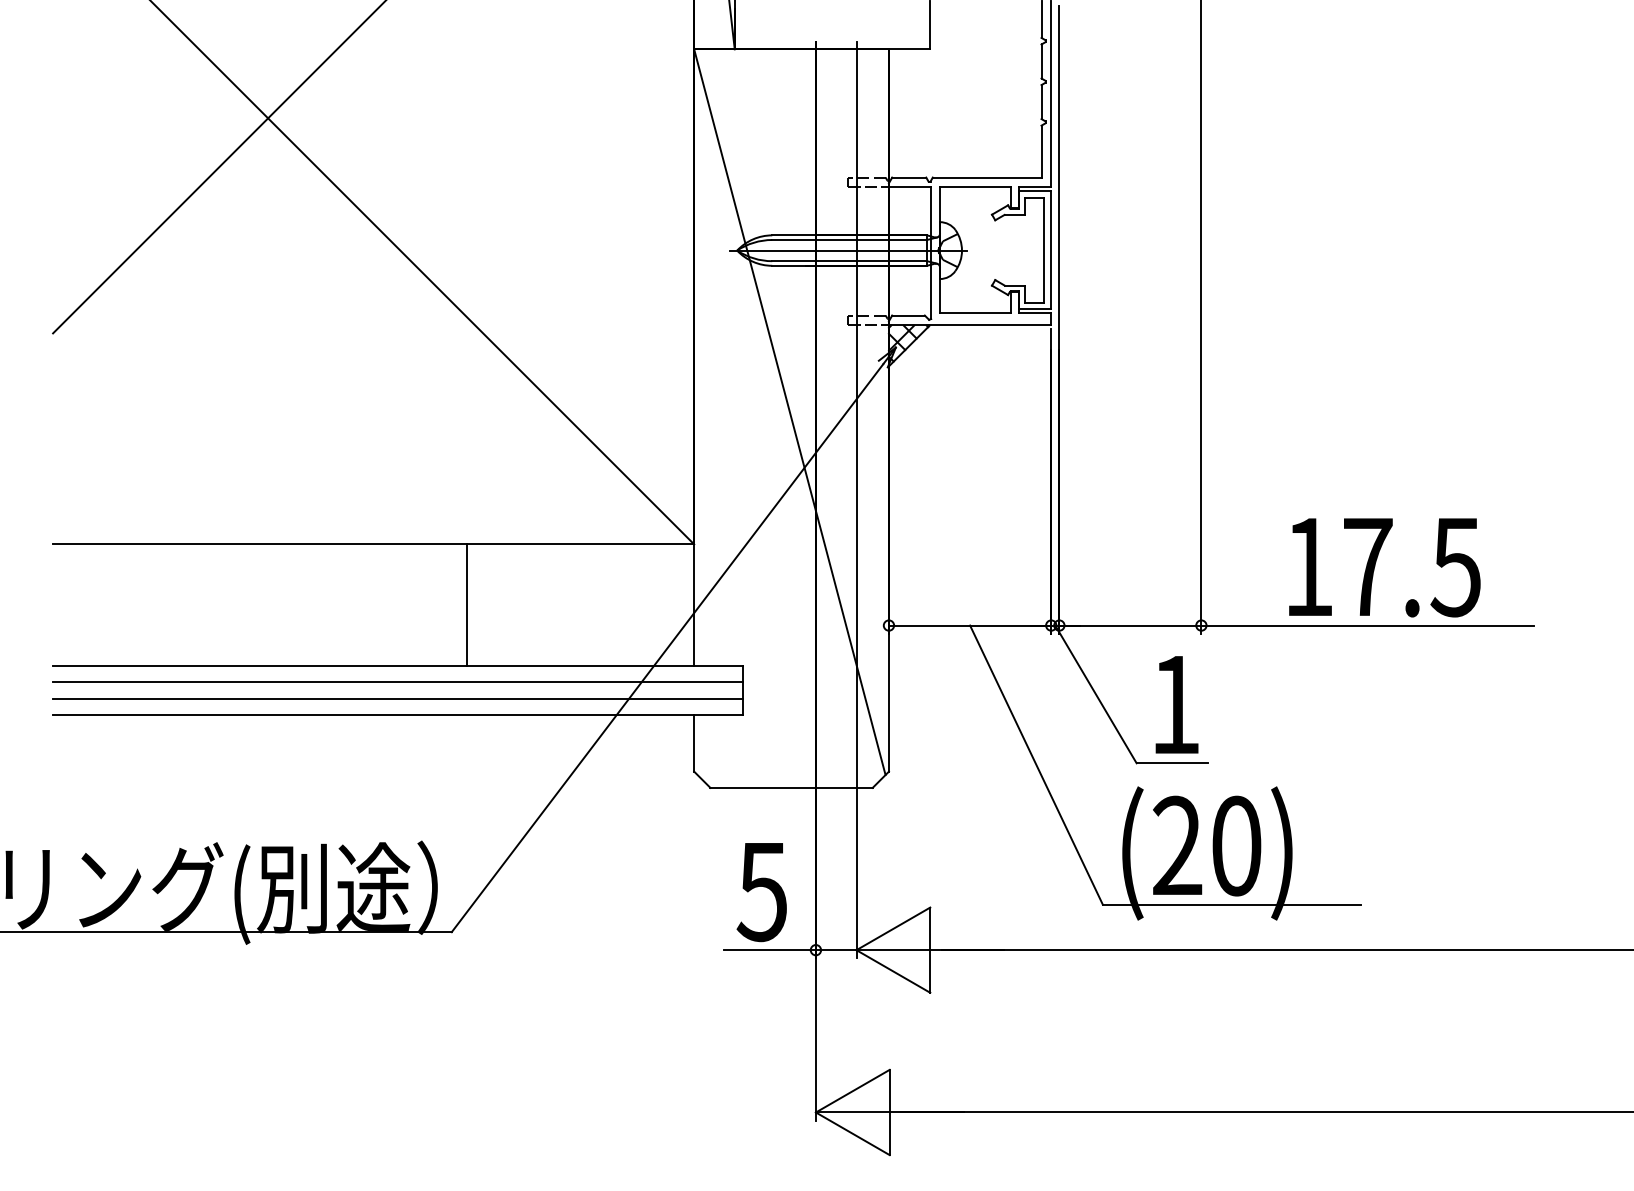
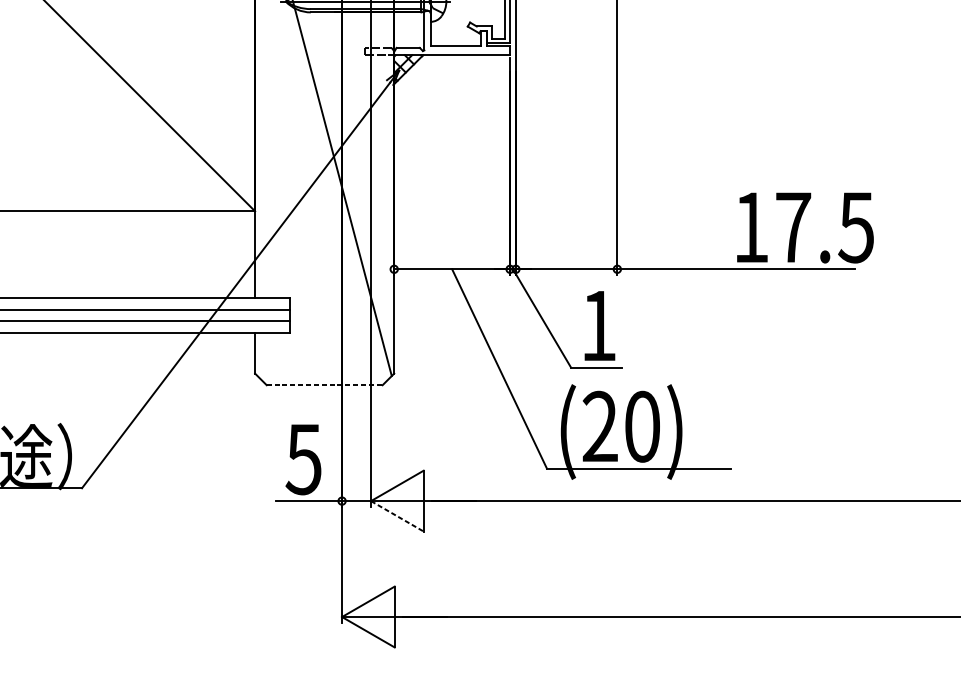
text: (1384, 567) -> (805, 227), moved
line: (466, 605) -> (92, 254), removed
line: (792, 787) -> (325, 384), solid -> dashed
line: (893, 971) -> (397, 516), solid -> dashed

